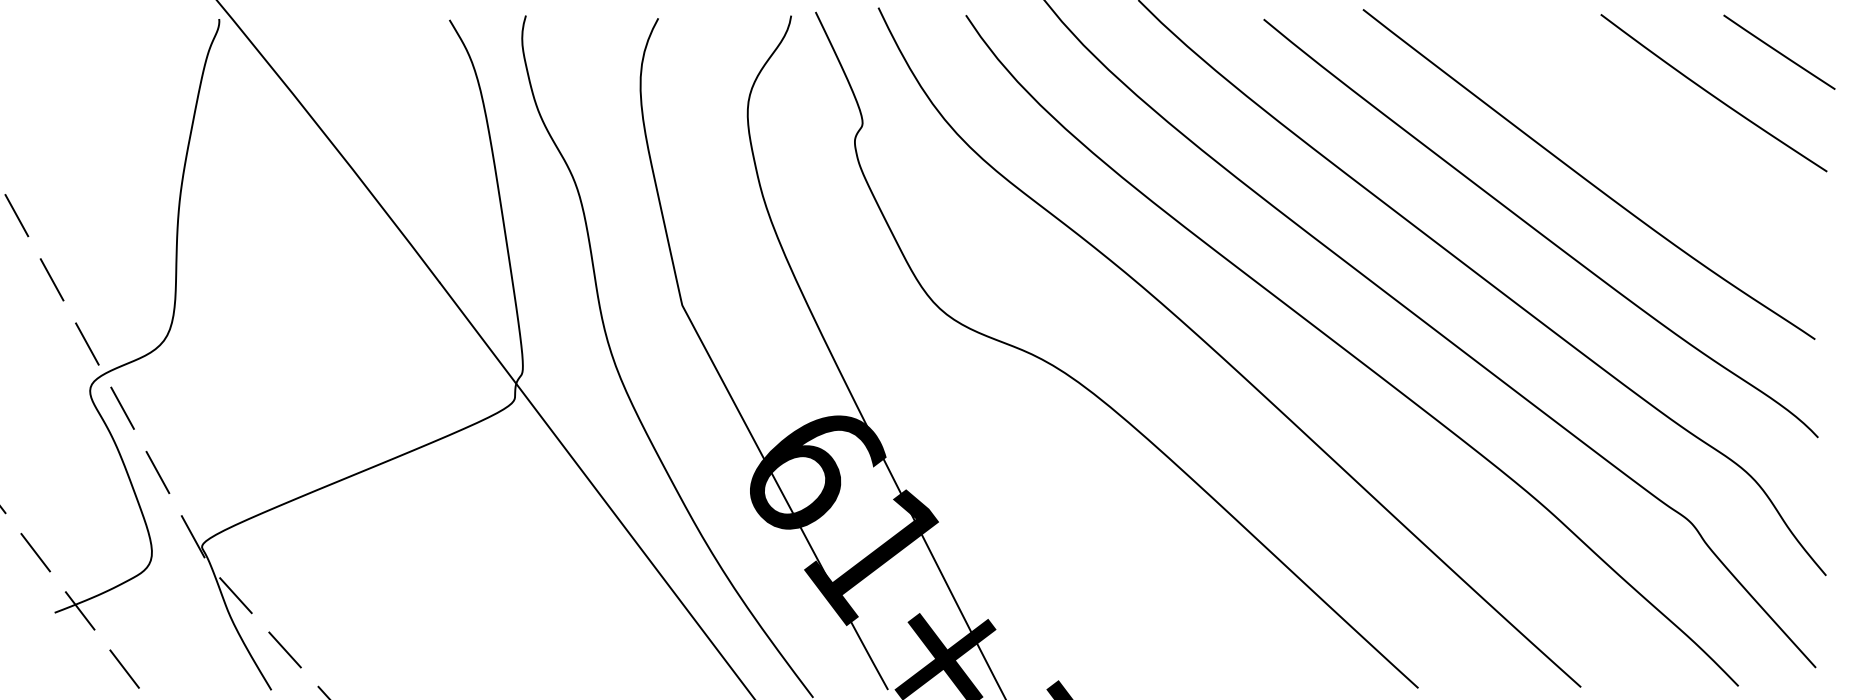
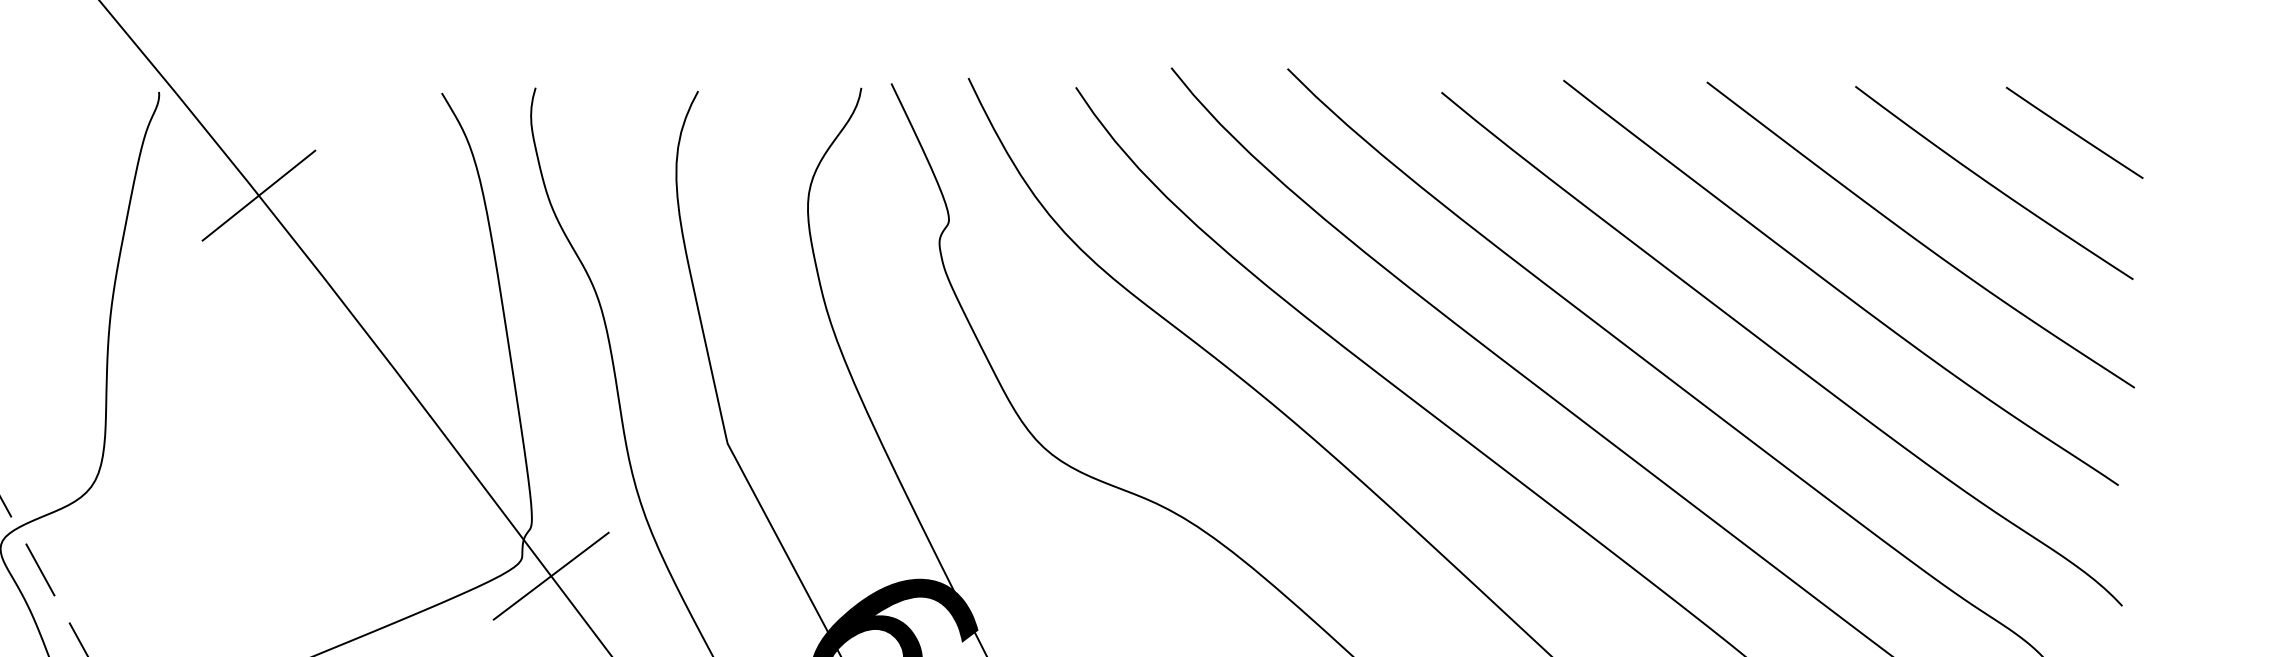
line: (300, 103) -> (258, 195), added
curve: (1651, 138) -> (1917, 238), added
line: (538, 413) -> (551, 576), added

